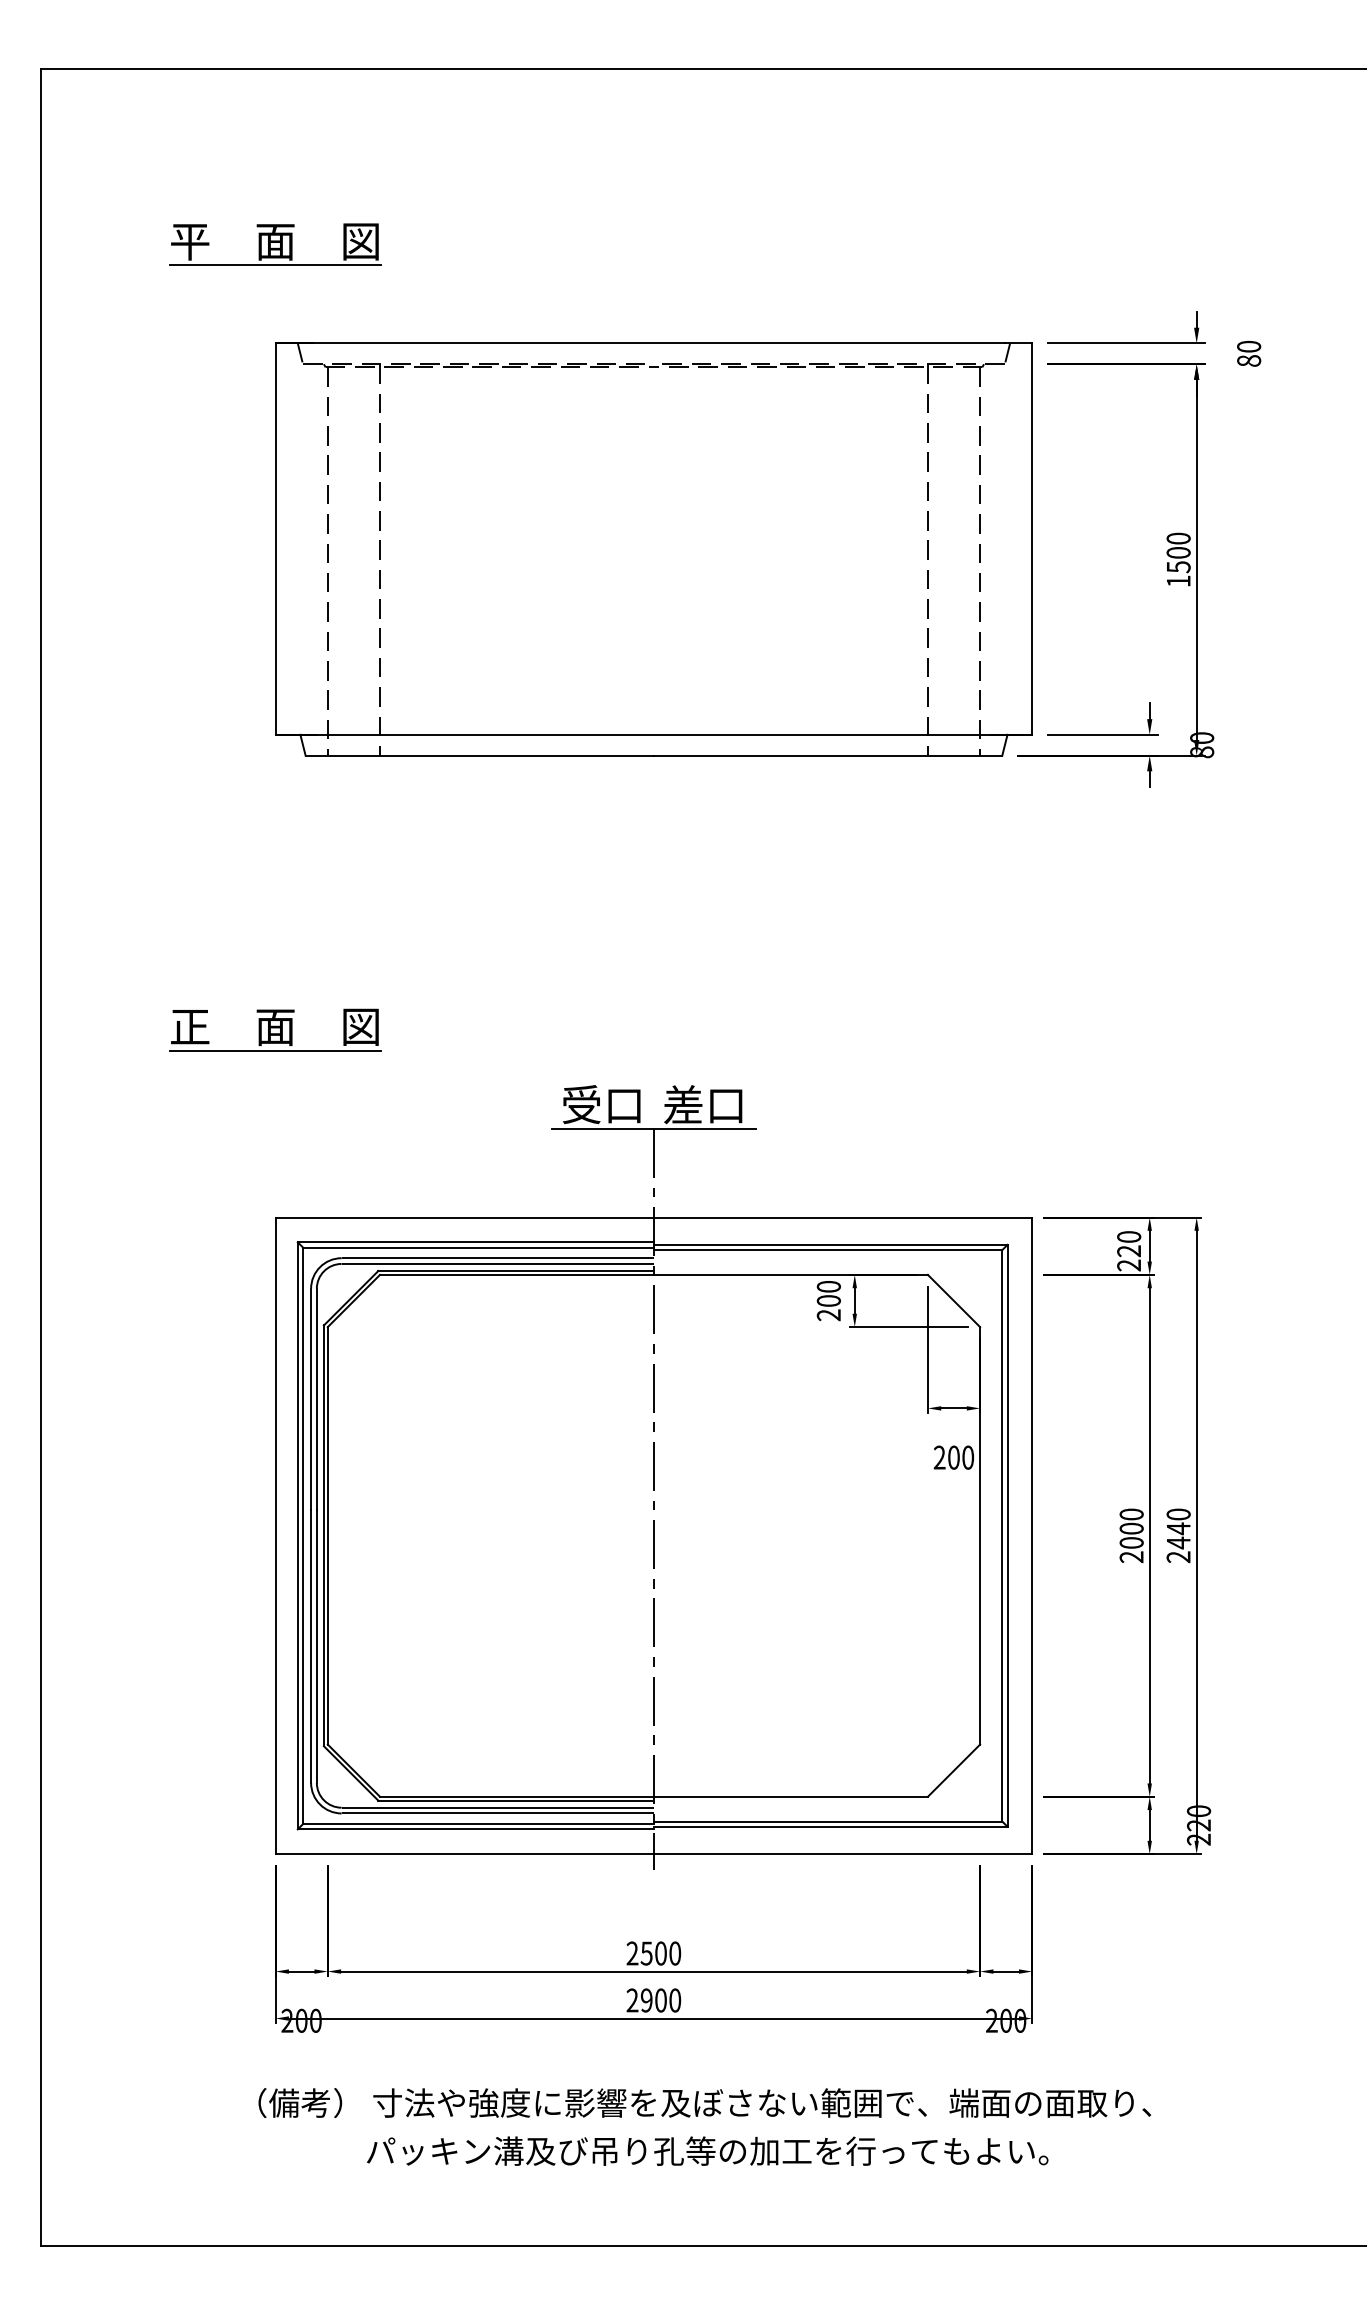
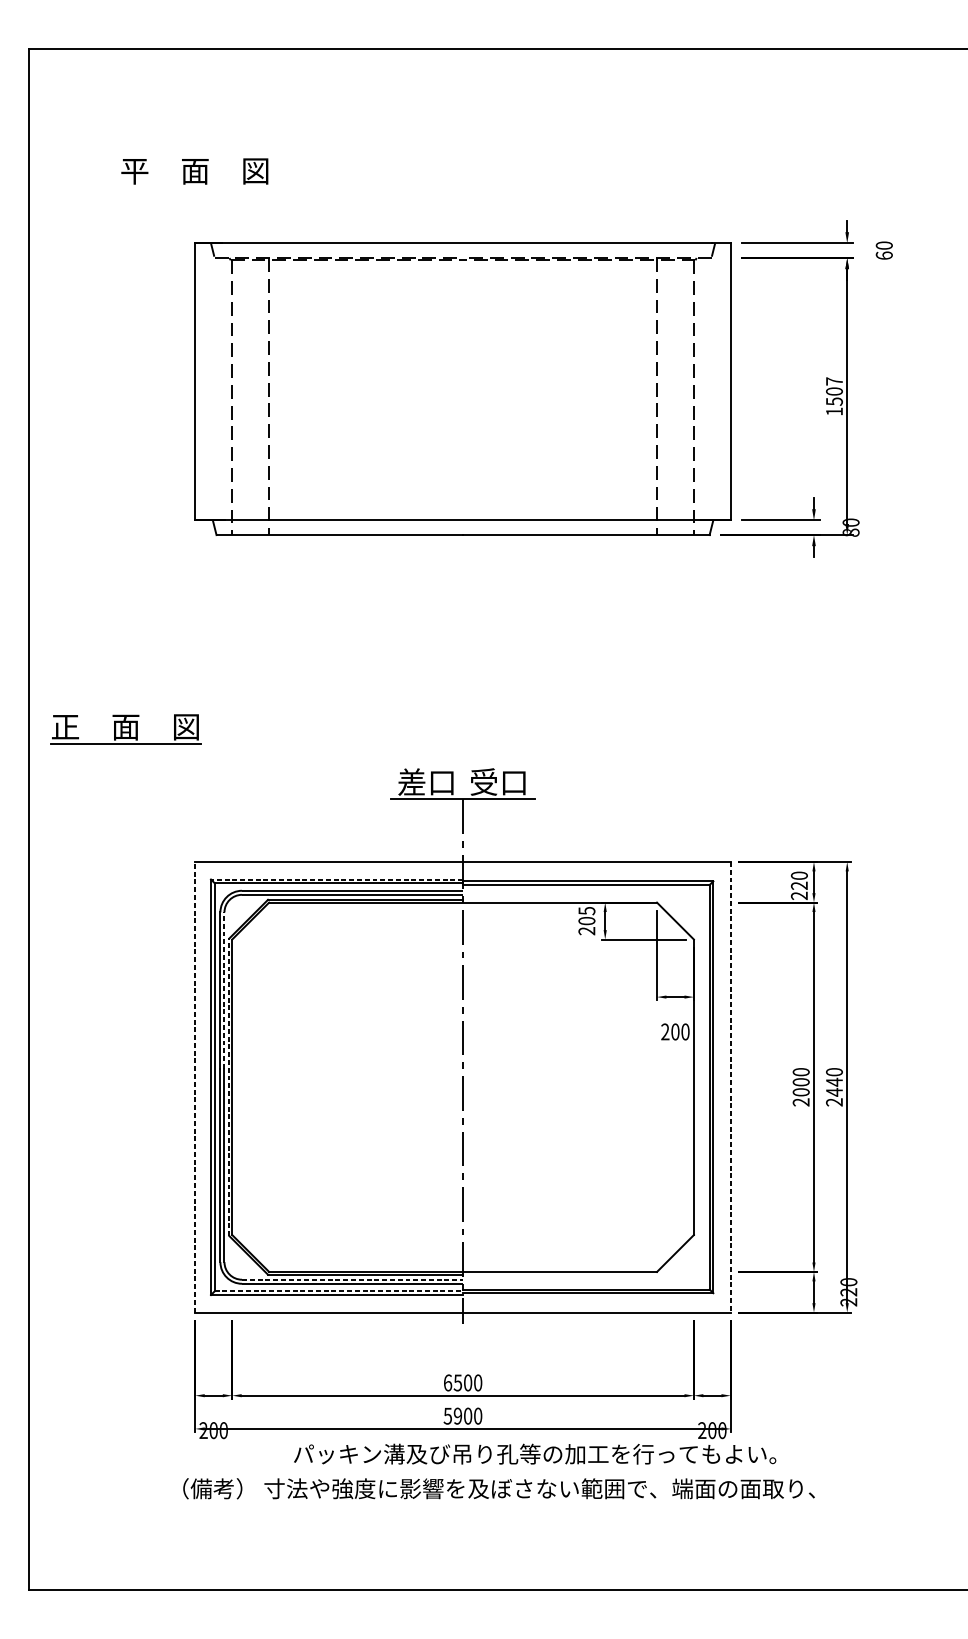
line: (275, 265) -> (195, 188), removed
text: (1249, 360) -> (884, 255), 80 -> 60
text: (1178, 538) -> (834, 381), 1500 -> 1507
part: (275, 1029) -> (125, 728), moved
text: (581, 1104) -> (411, 781), 受口 -> 差口
text: (683, 1104) -> (484, 781), 差口 -> 受口
line: (475, 1242) -> (336, 879), solid -> dashed
text: (828, 1286) -> (586, 910), 200 -> 205
line: (316, 1399) -> (224, 990), solid -> dashed
line: (275, 1535) -> (195, 1087), solid -> dashed
line: (323, 1535) -> (229, 1087), solid -> dashed
line: (1032, 1536) -> (731, 1087), solid -> dashed
line: (498, 1807) -> (353, 1279), solid -> dashed
line: (478, 1824) -> (338, 1291), solid -> dashed
text: (632, 1953) -> (447, 1382), 2500 -> 6500
text: (632, 2000) -> (447, 1416), 2900 -> 5900
text: (707, 2150) -> (534, 1453), moved

